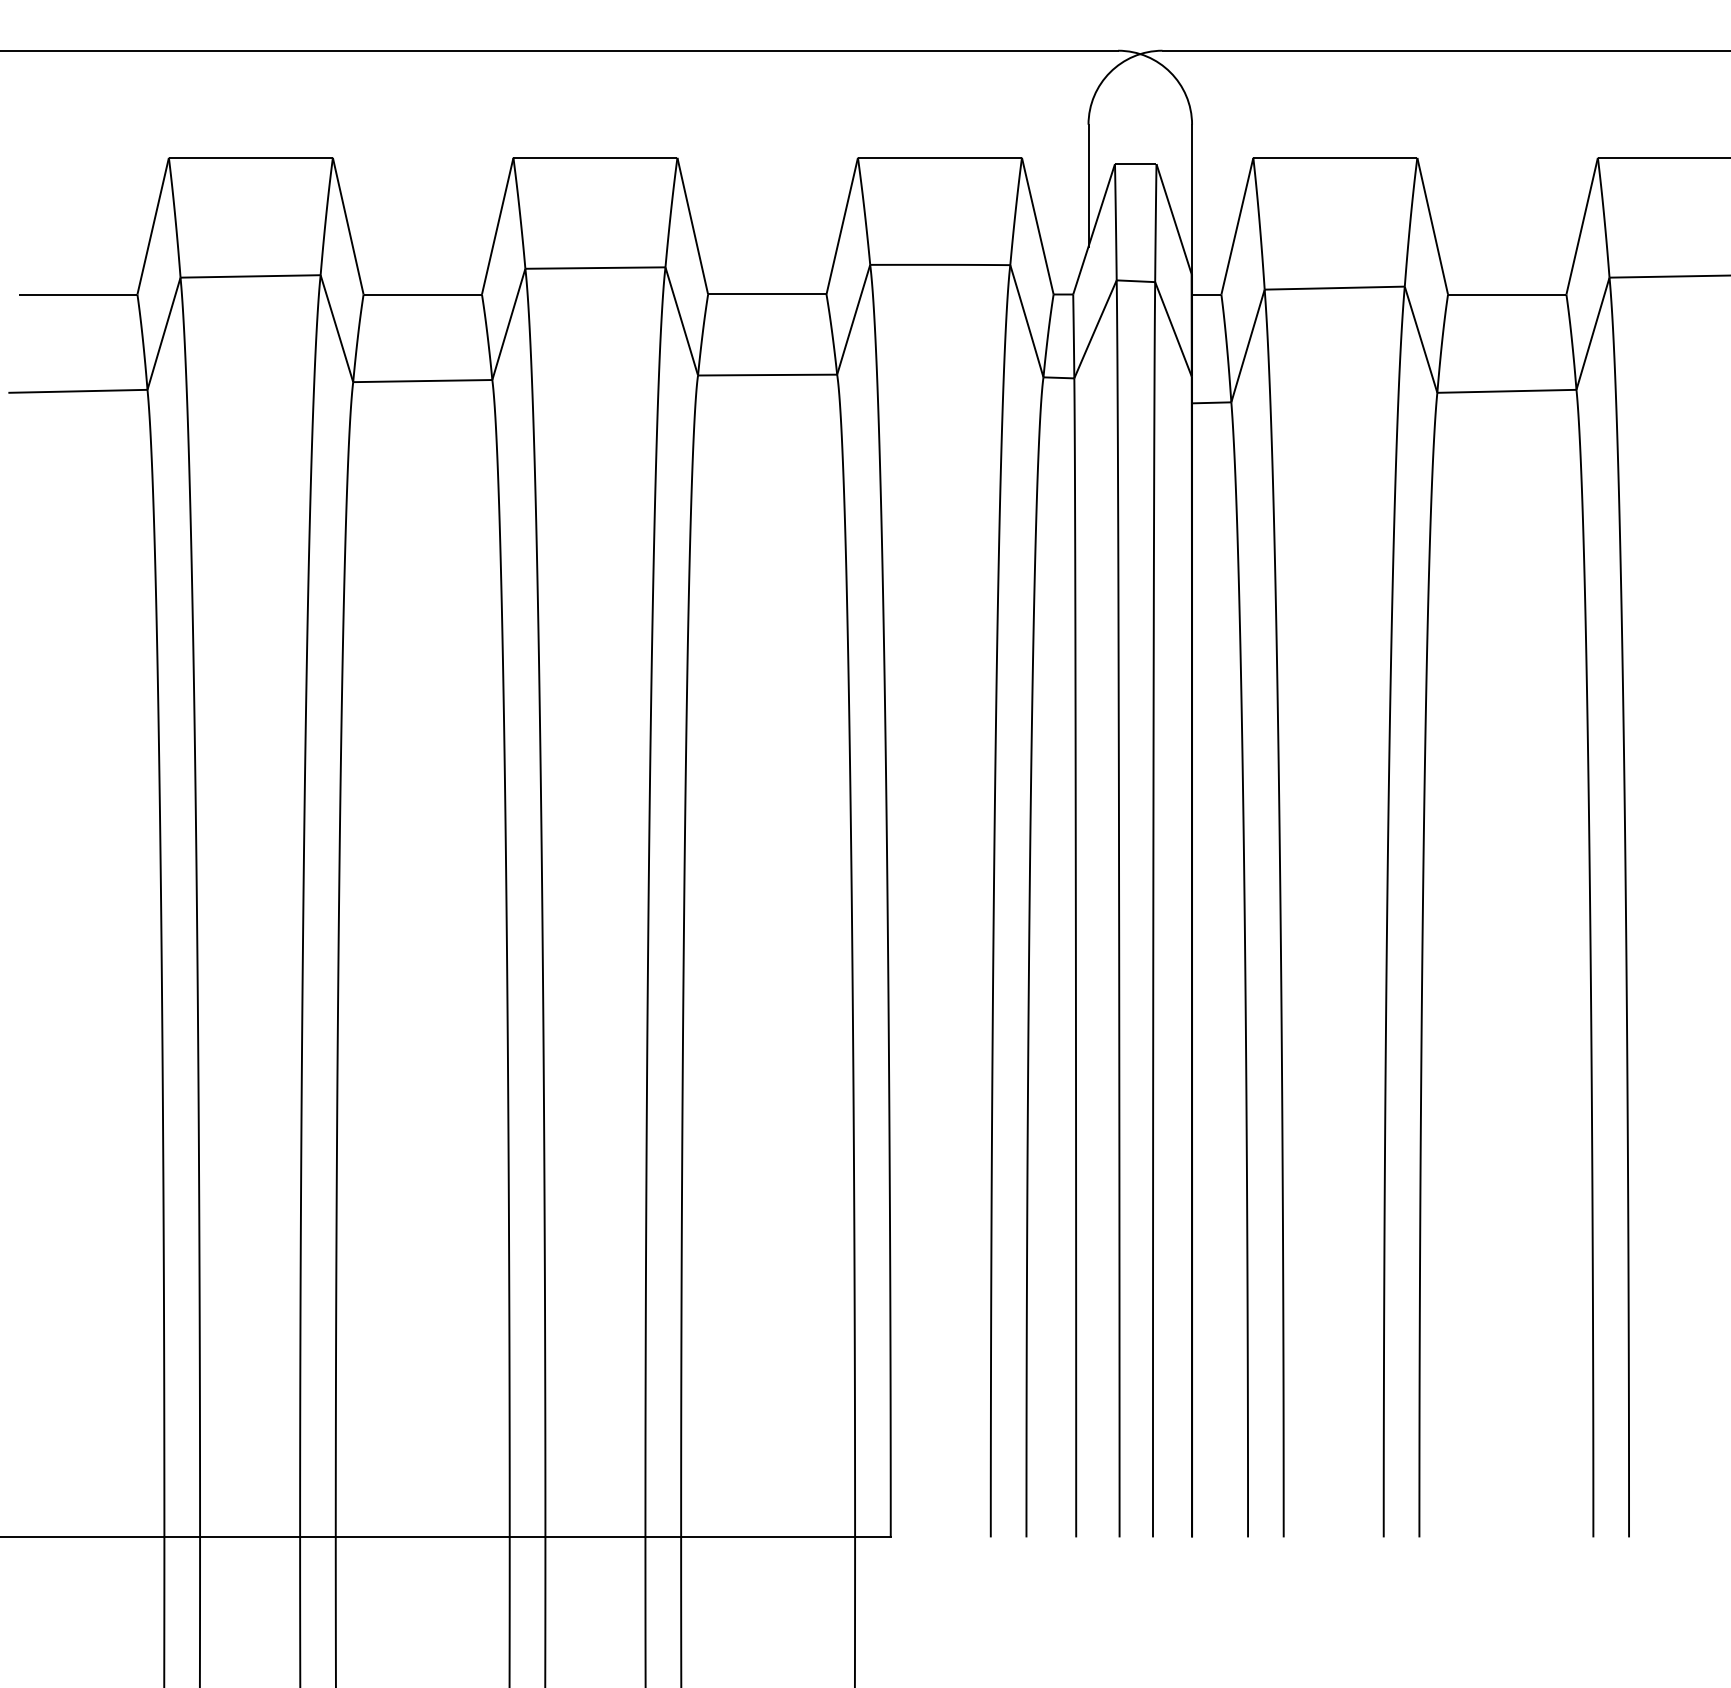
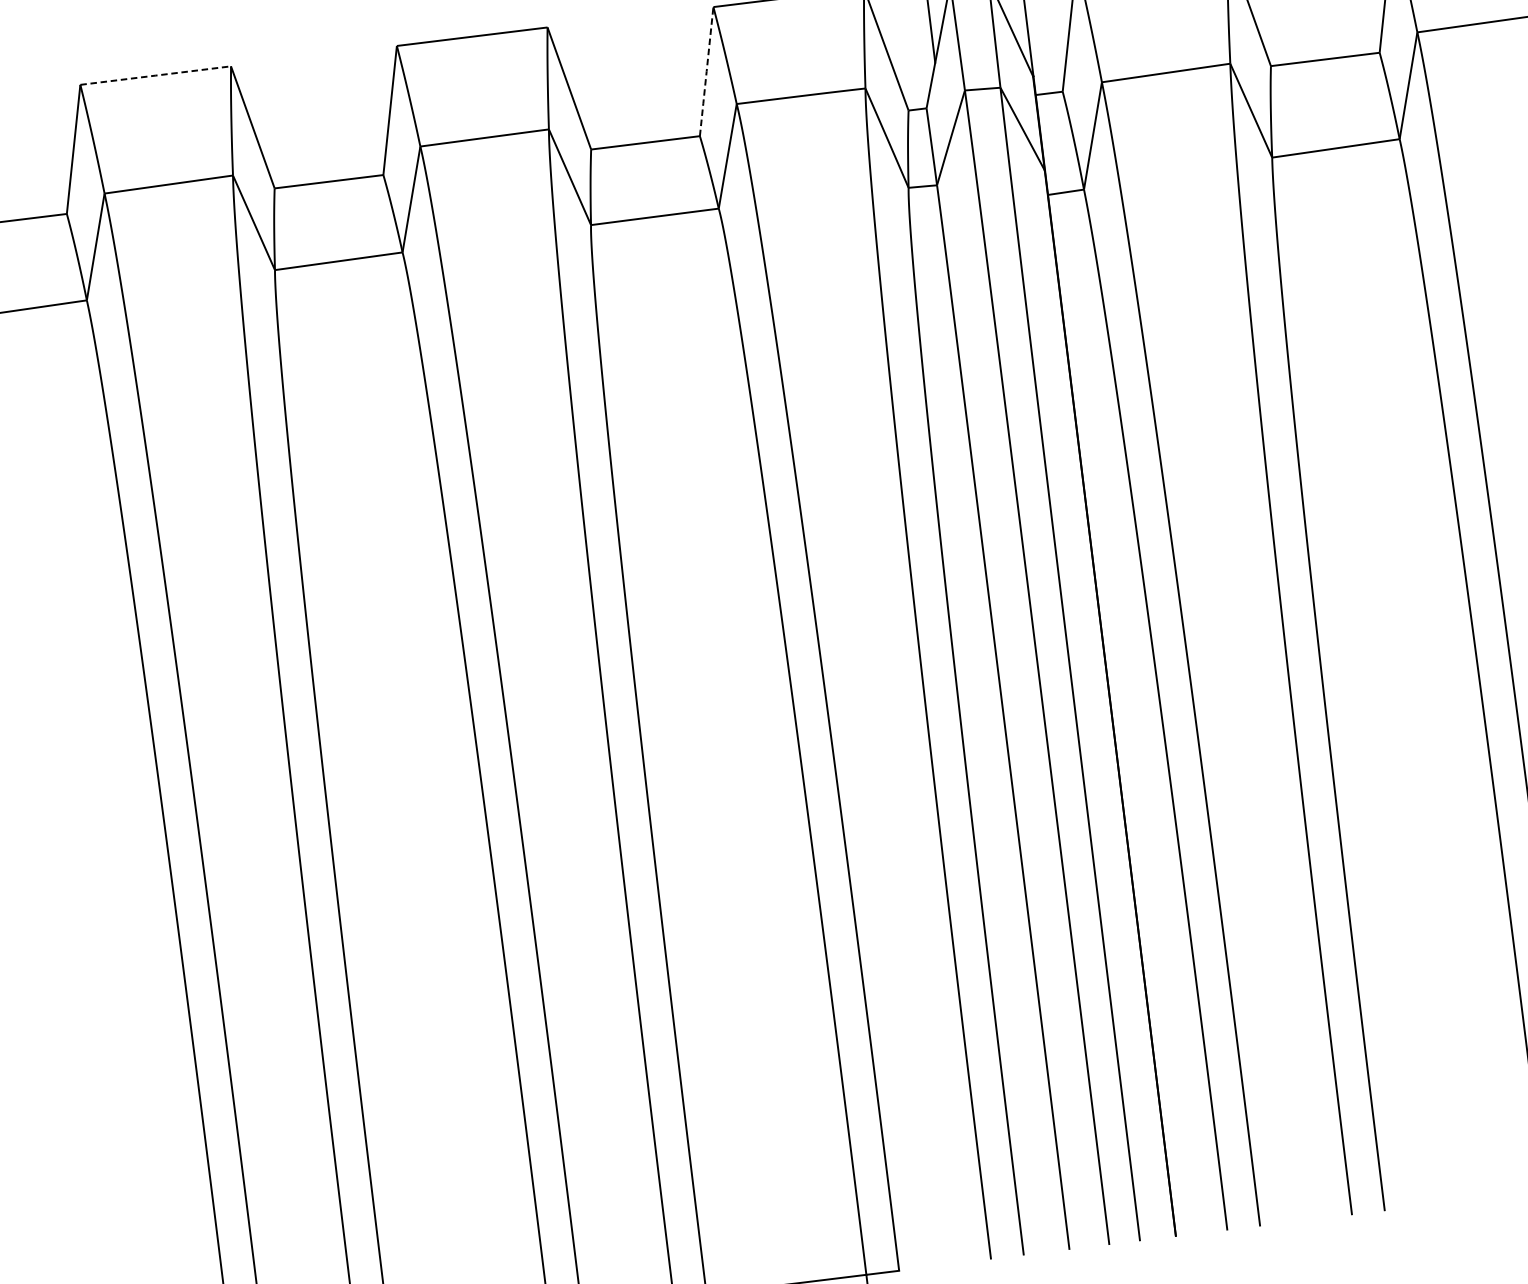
line: (250, 157) -> (155, 75), solid -> dashed
line: (842, 226) -> (706, 71), solid -> dashed

